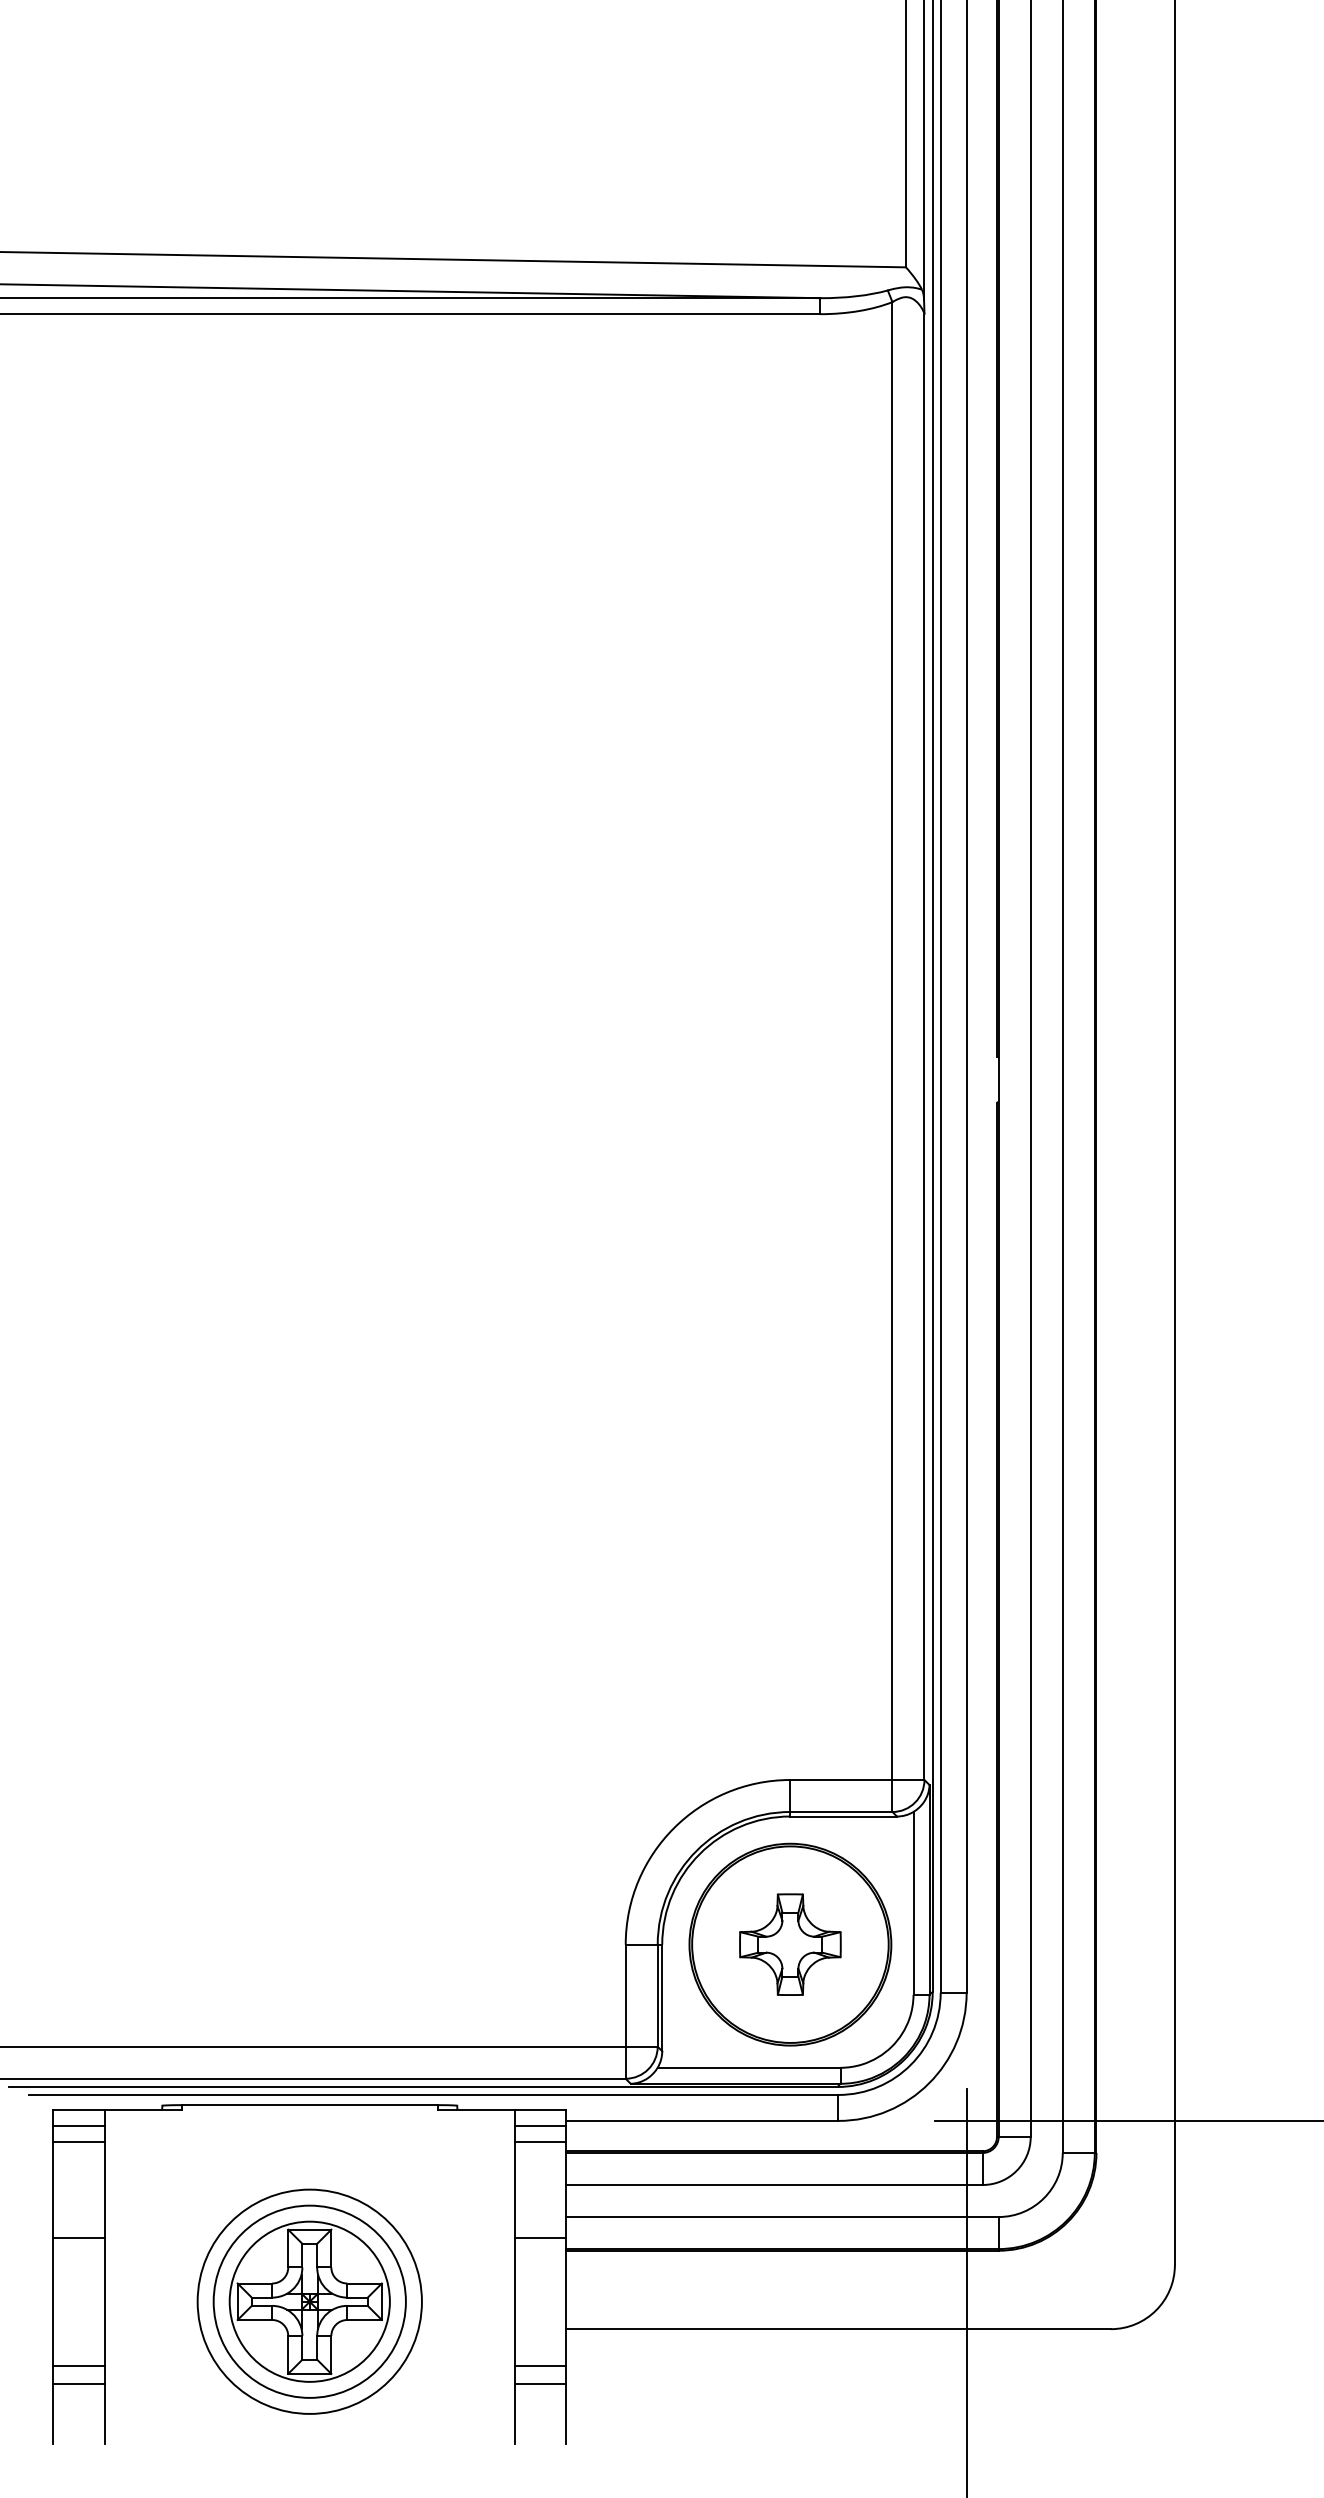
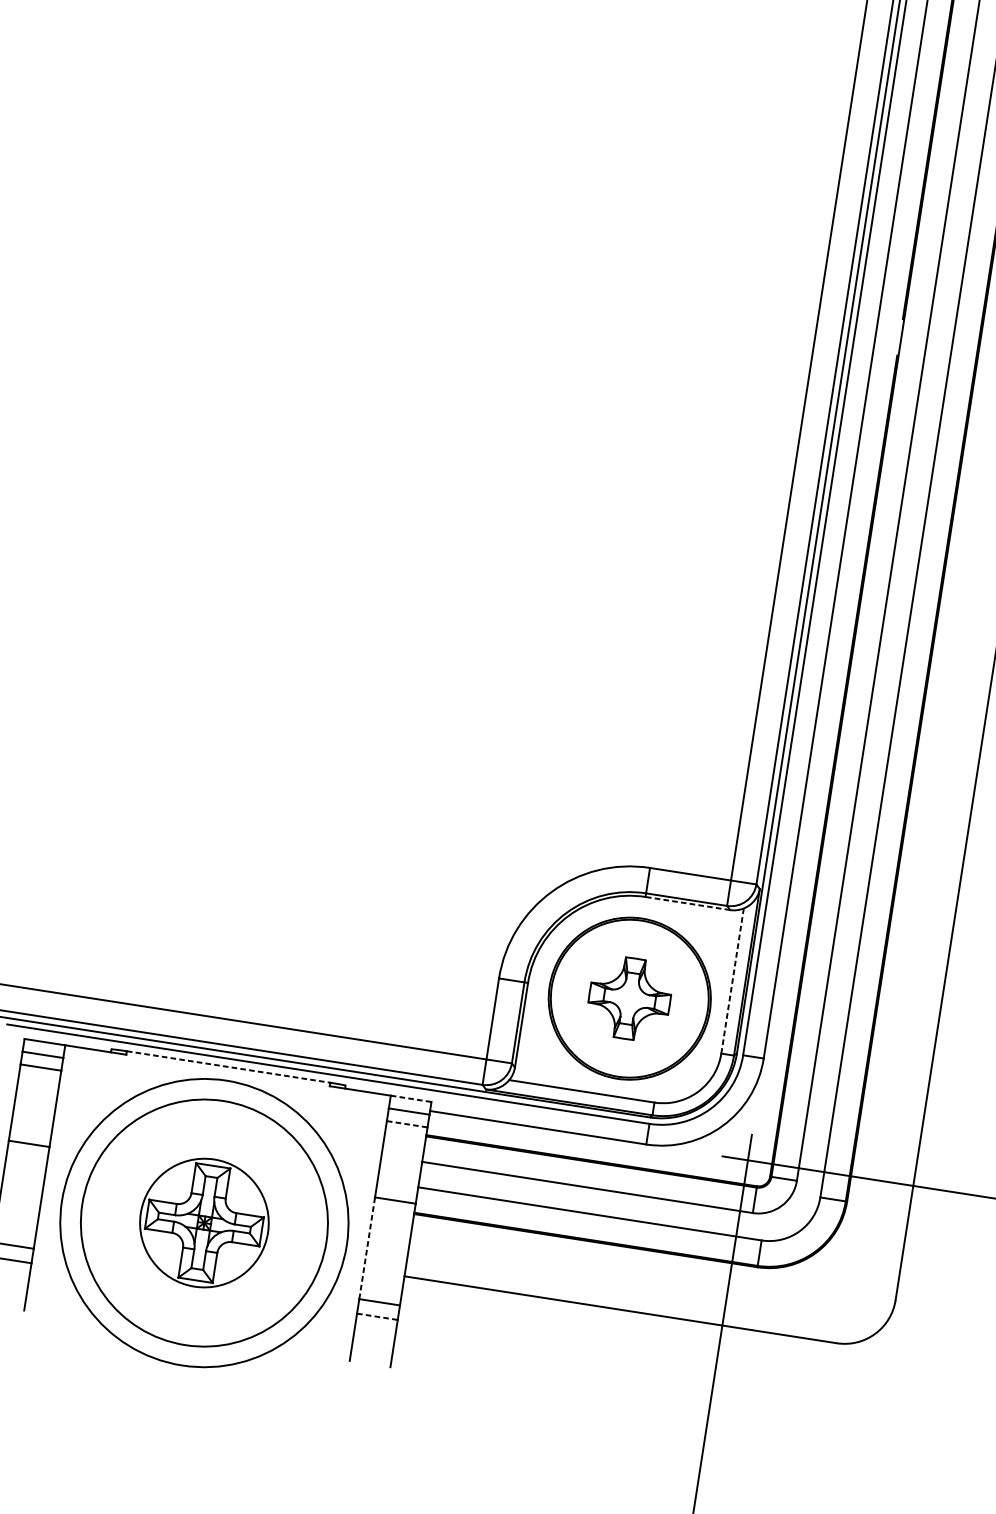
line: (843, 1816) -> (687, 903), solid -> dashed
line: (913, 1903) -> (732, 981), solid -> dashed
line: (310, 2105) -> (229, 1067), solid -> dashed
line: (540, 2109) -> (411, 1098), solid -> dashed
line: (540, 2141) -> (407, 1124), solid -> dashed
circle: (309, 2301) -> (204, 1222), size x1.6
circle: (309, 2301) -> (204, 1222), size x1.6
line: (514, 2301) -> (366, 1248), solid -> dashed
line: (540, 2384) -> (377, 1317), solid -> dashed

